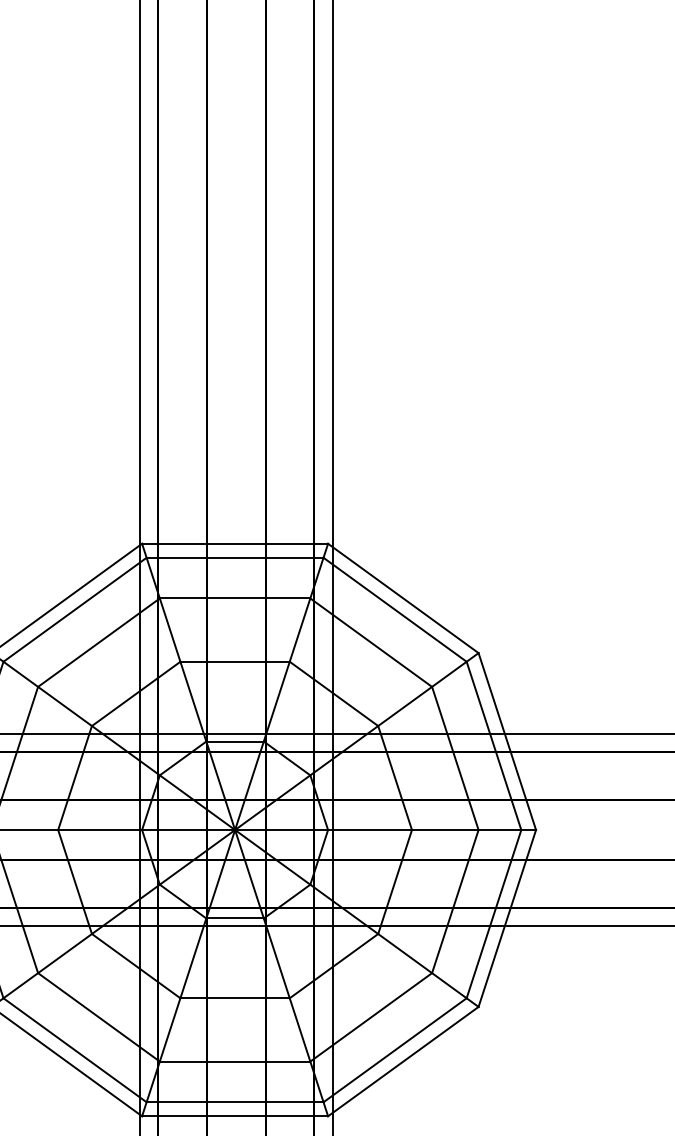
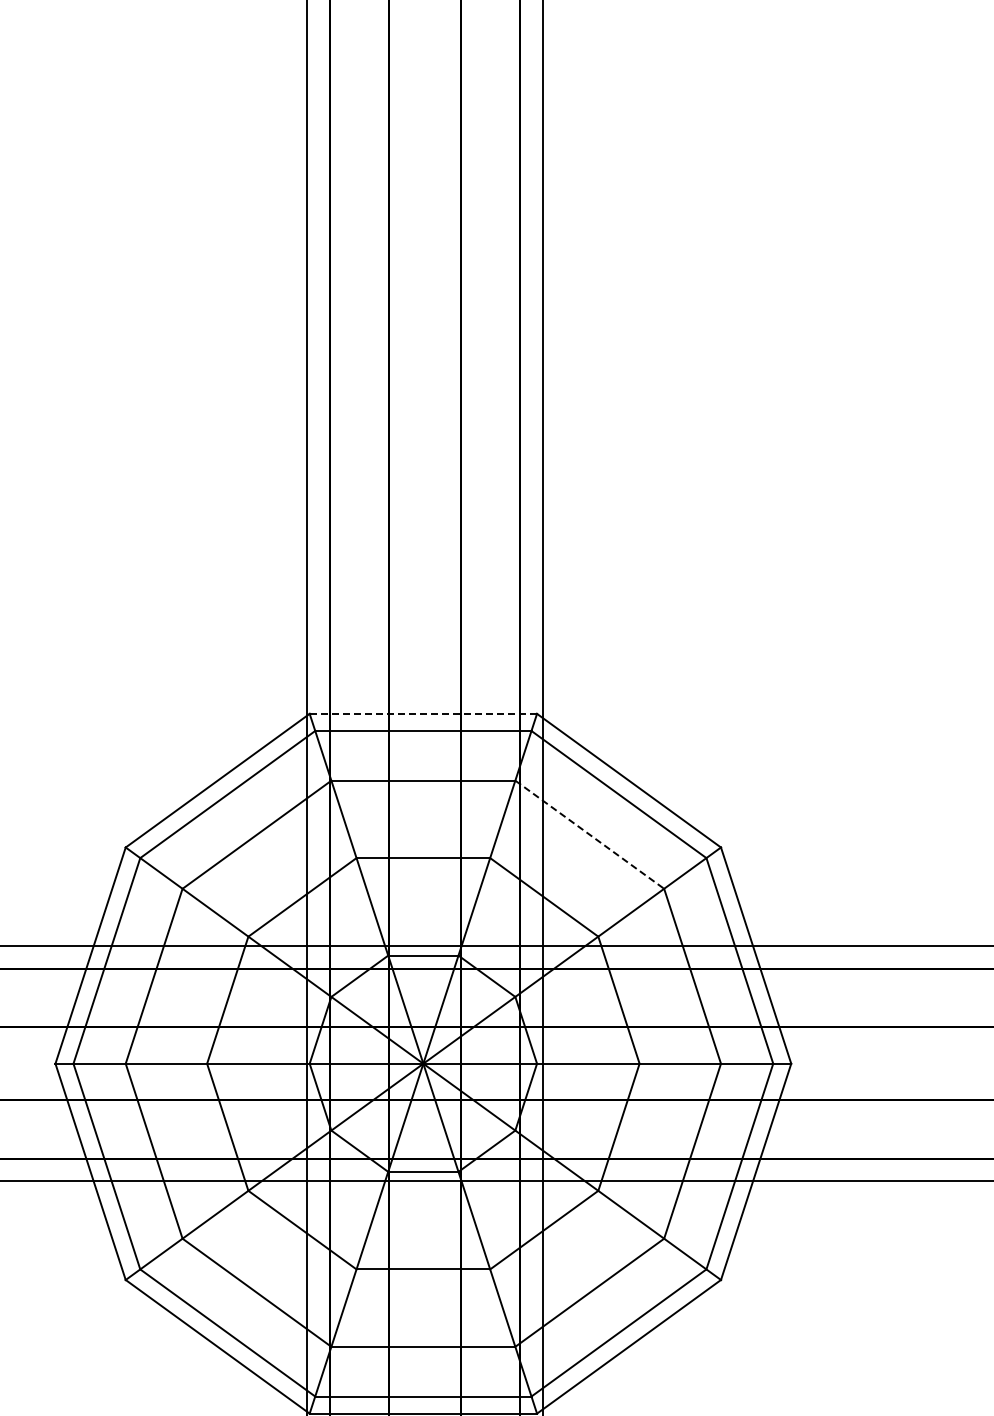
line: (235, 543) -> (423, 713), solid -> dashed
line: (371, 642) -> (589, 834), solid -> dashed

